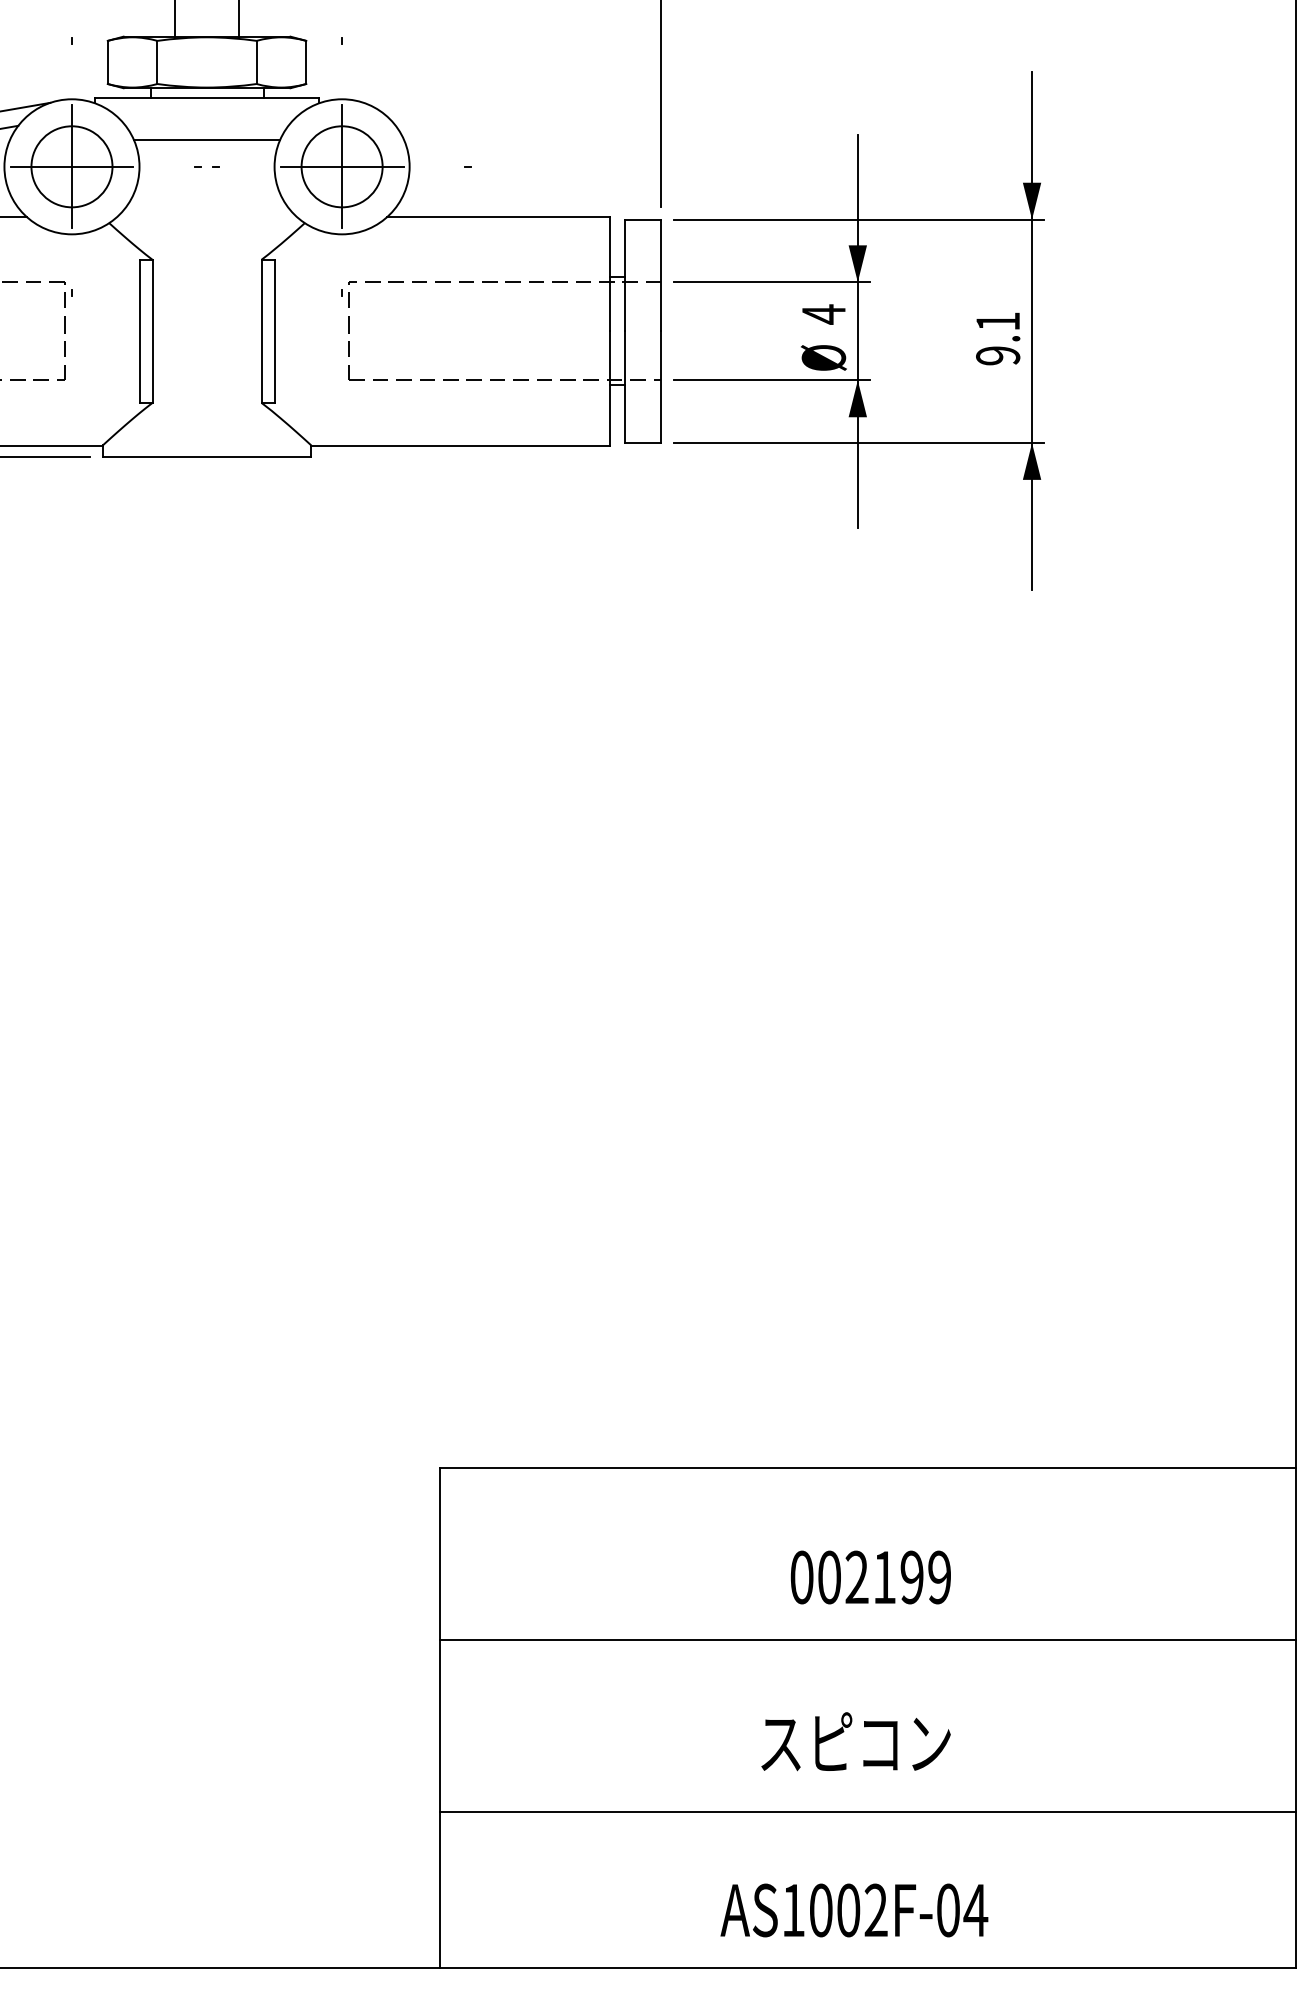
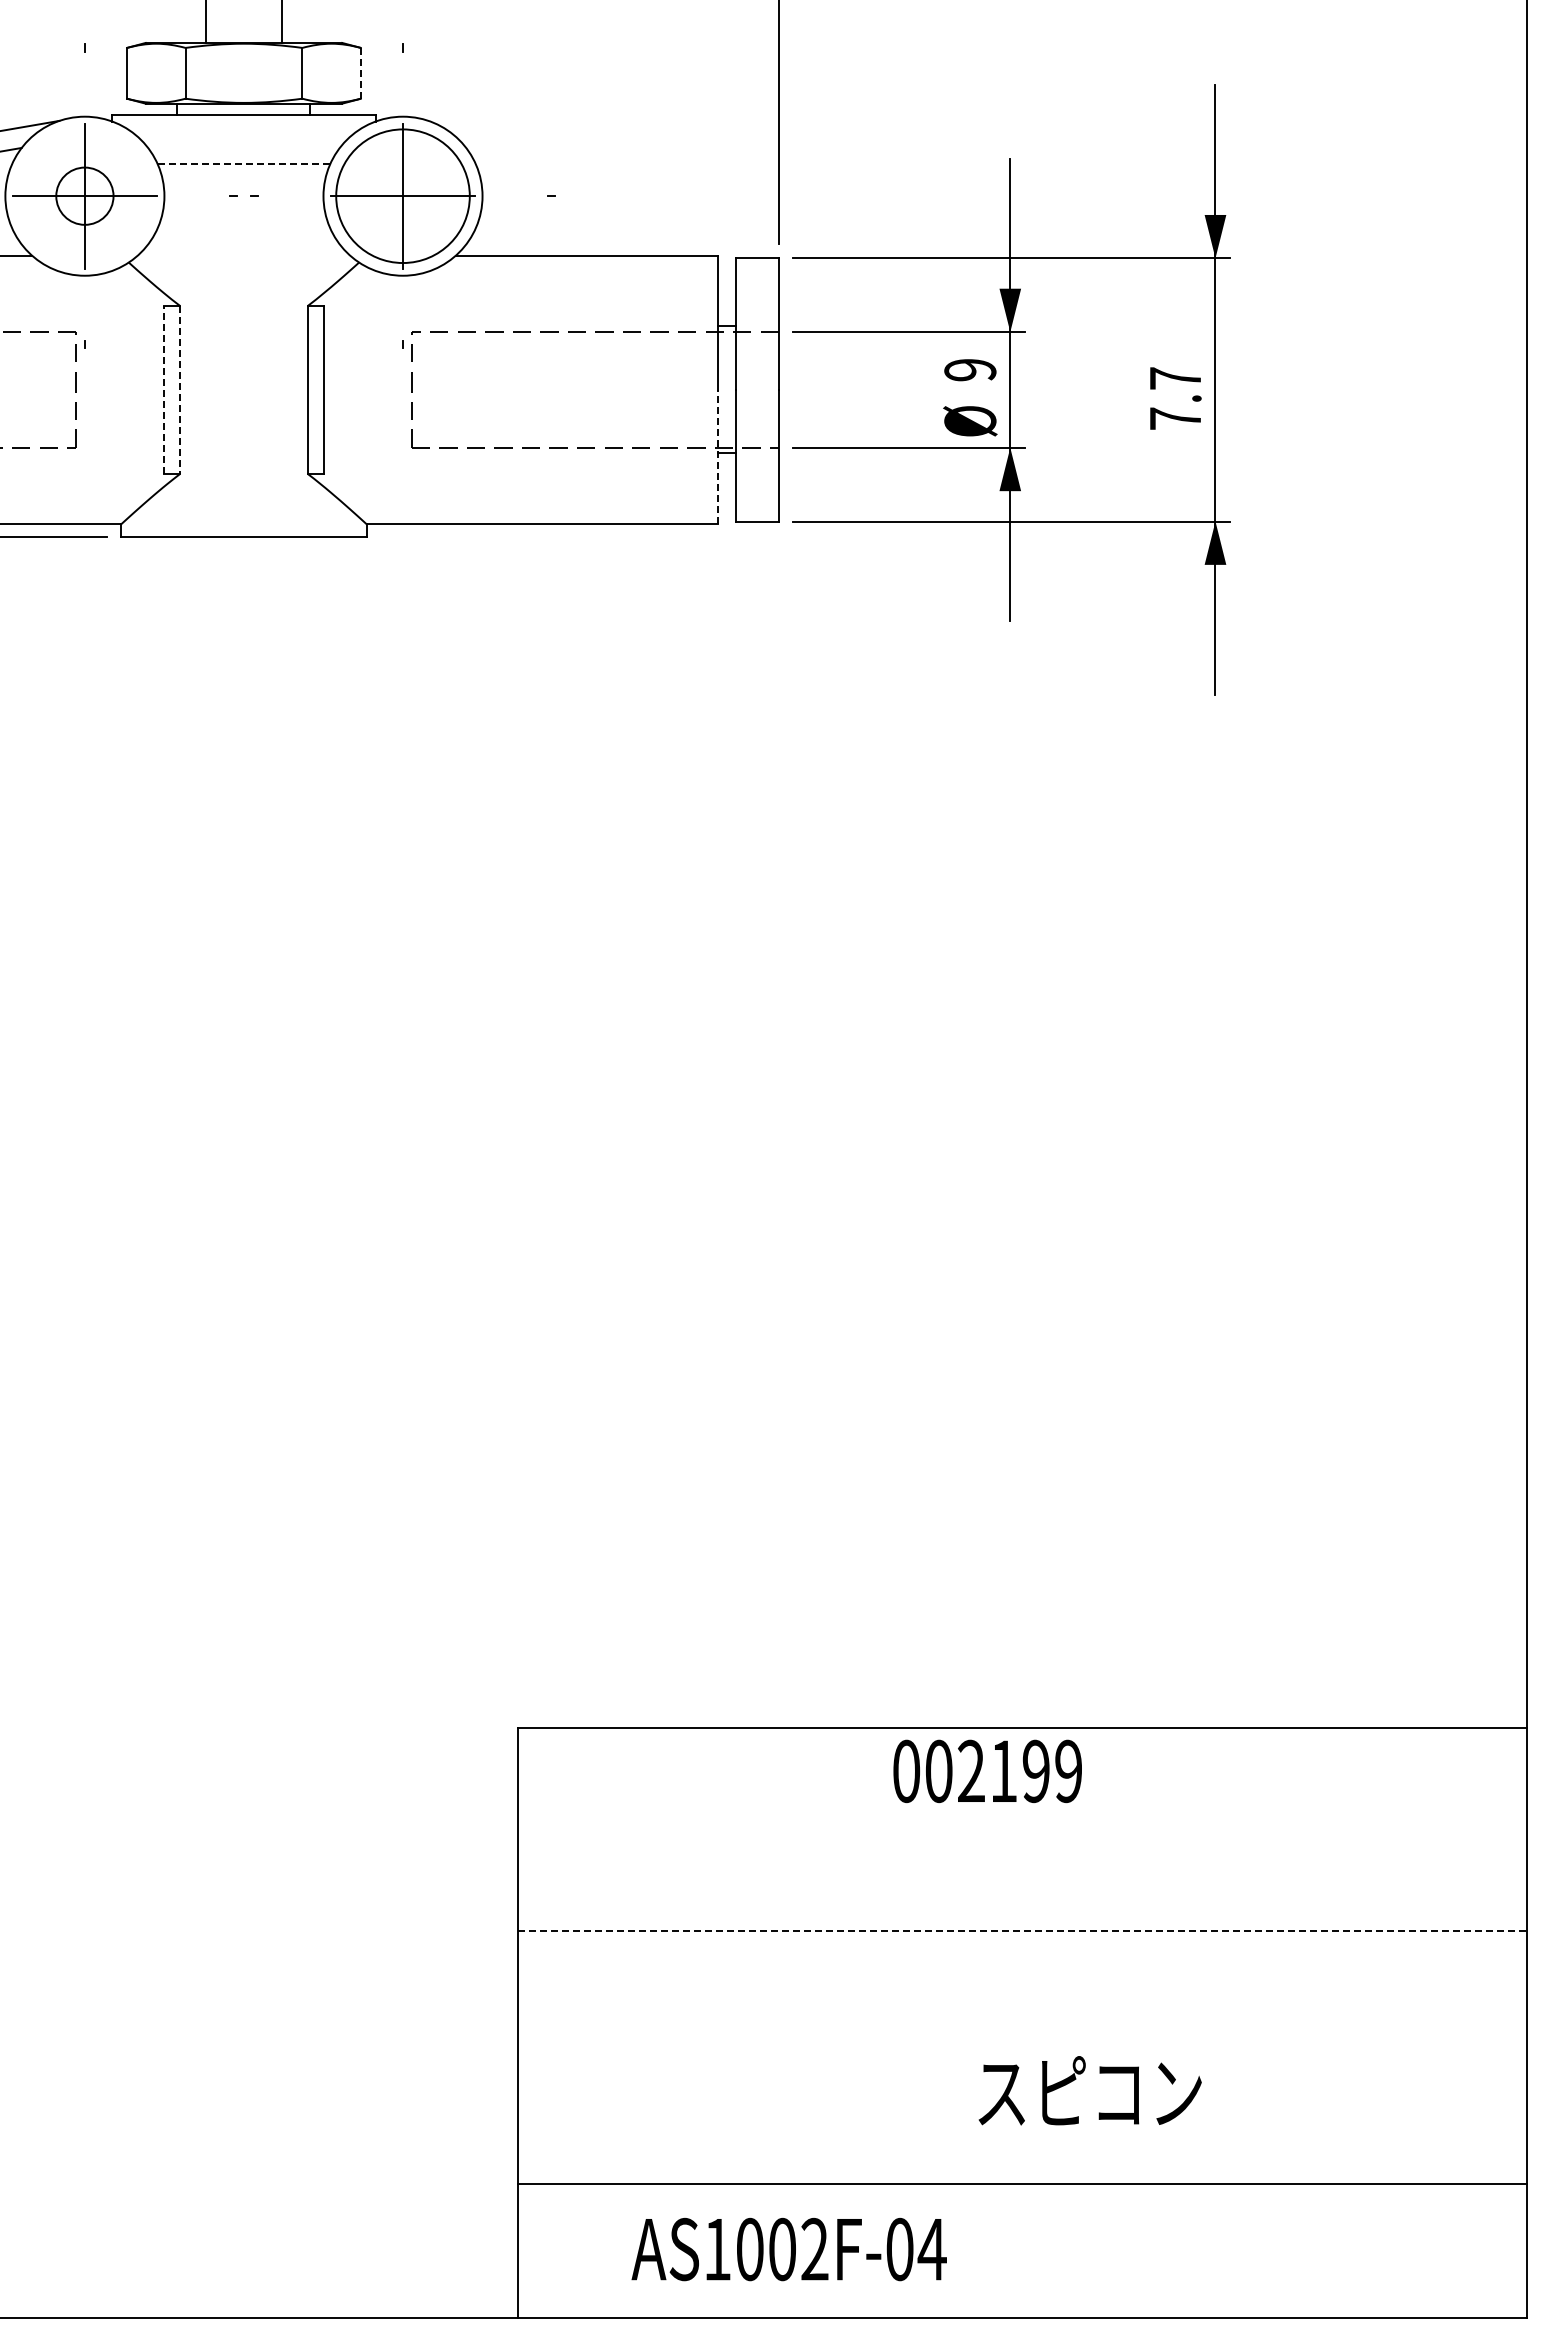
line: (306, 61) -> (360, 72), solid -> dashed
line: (206, 139) -> (243, 164), solid -> dashed
circle: (71, 166) -> (84, 195), size x0.6
circle: (341, 166) -> (402, 195), size x1.4
text: (824, 314) -> (970, 370), 4 -> 9
line: (139, 330) -> (164, 389), solid -> dashed
line: (152, 331) -> (179, 390), solid -> dashed
text: (998, 338) -> (1175, 398), 9.1 -> 7.7
line: (610, 387) -> (718, 456), solid -> dashed
text: (870, 1577) -> (987, 1771), moved
line: (868, 1639) -> (1022, 1930), solid -> dashed
text: (855, 1741) -> (1089, 2090), moved
line: (867, 1811) -> (1021, 2184), moved
text: (853, 1910) -> (788, 2249), moved

